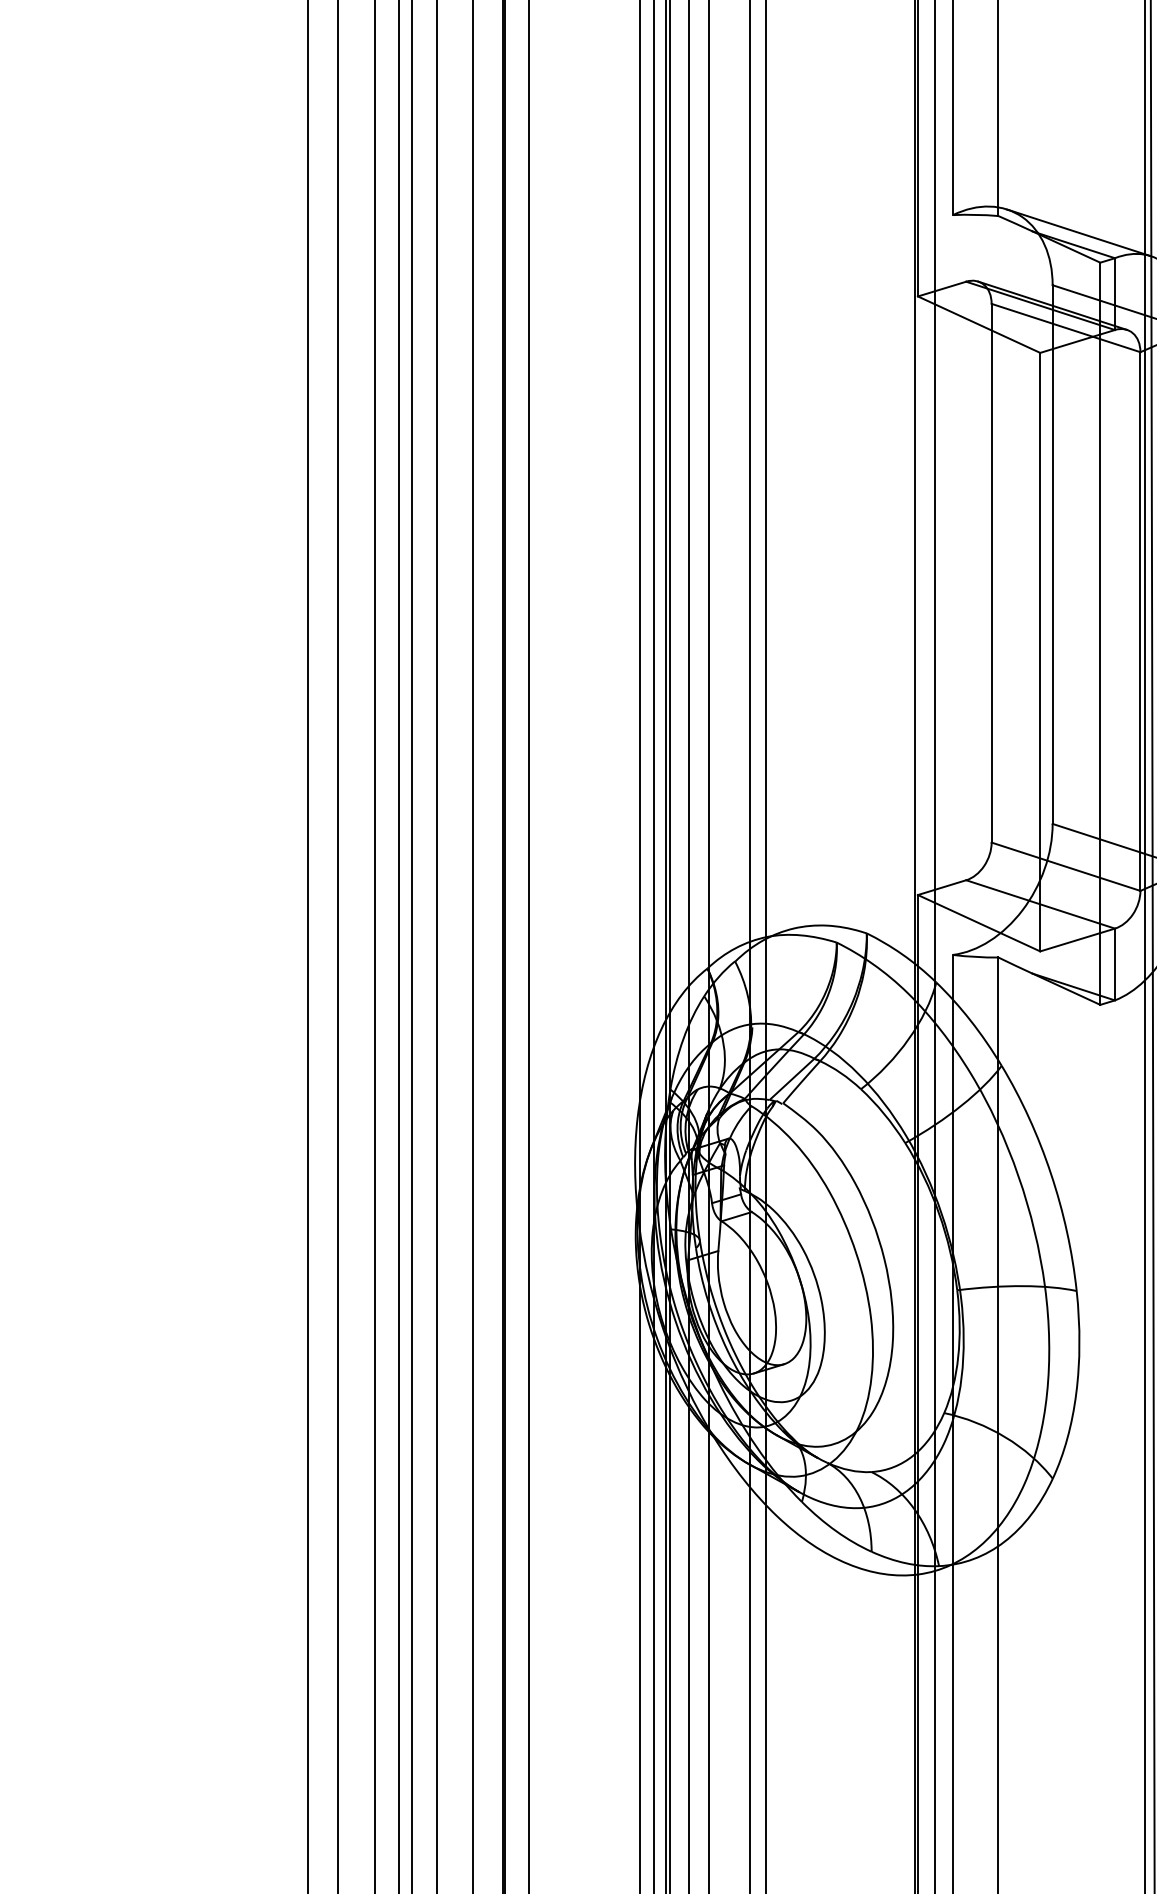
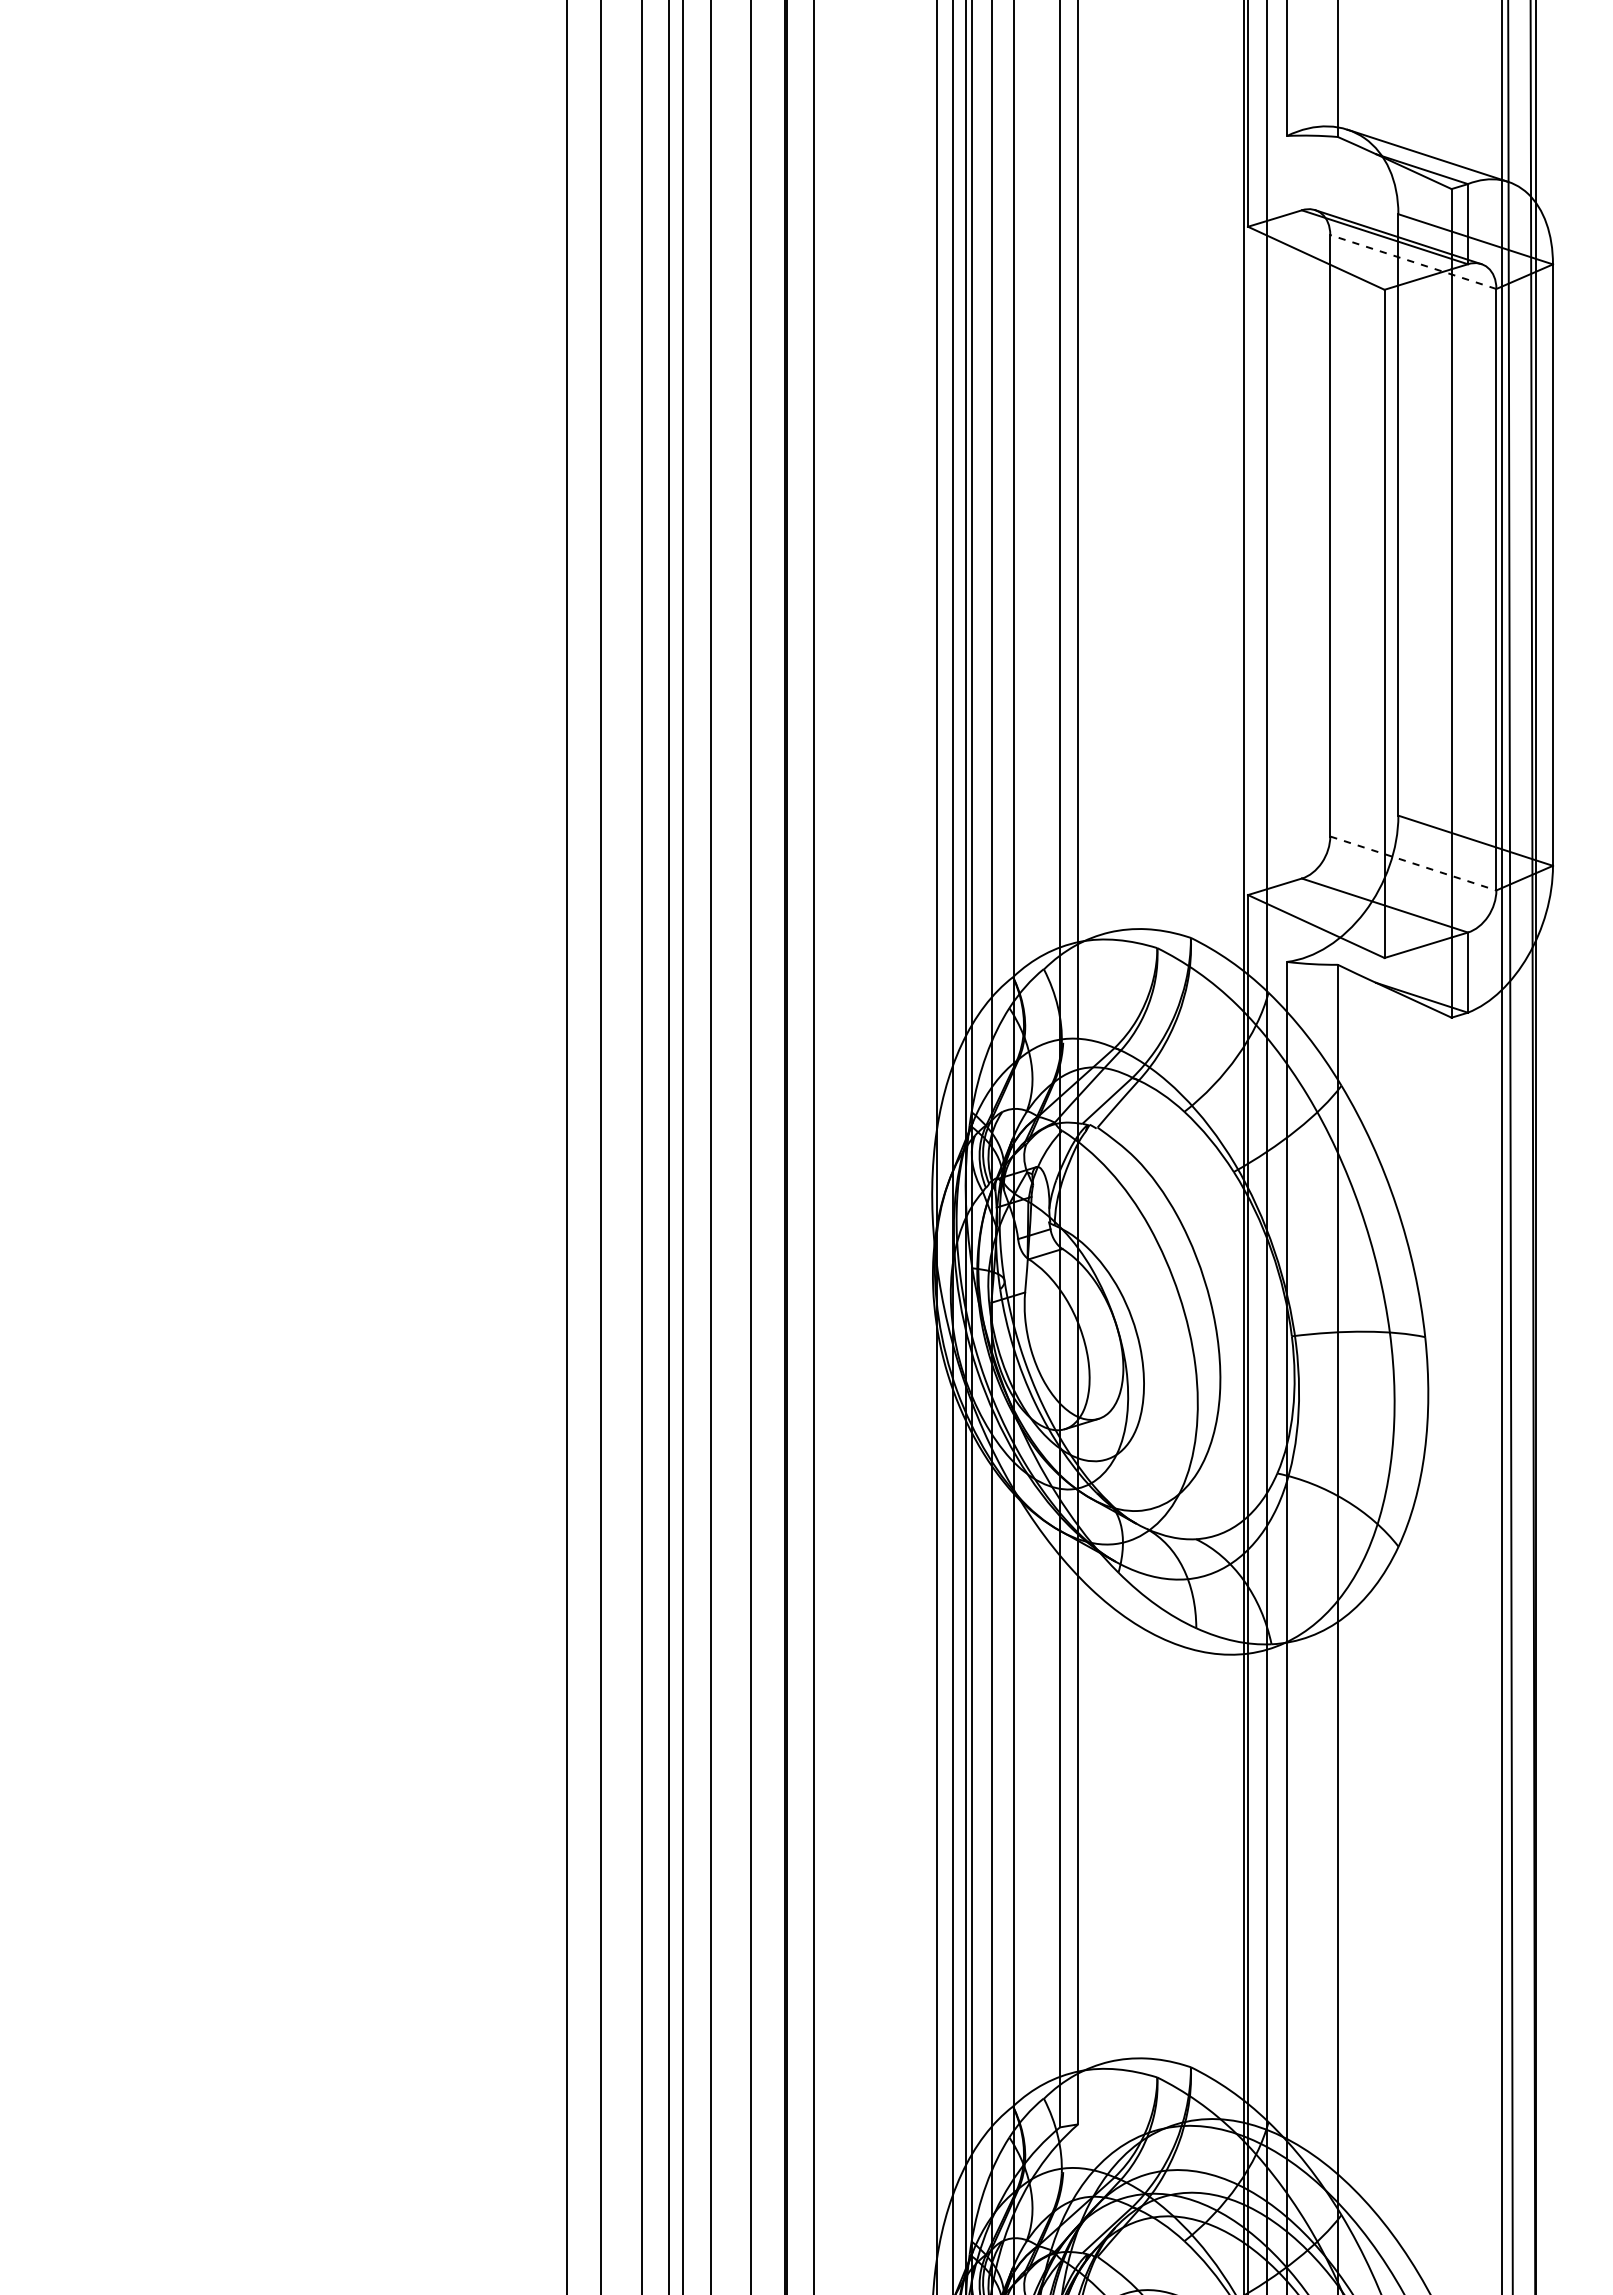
line: (1065, 327) -> (1412, 261), solid -> dashed
line: (1066, 866) -> (1413, 863), solid -> dashed

